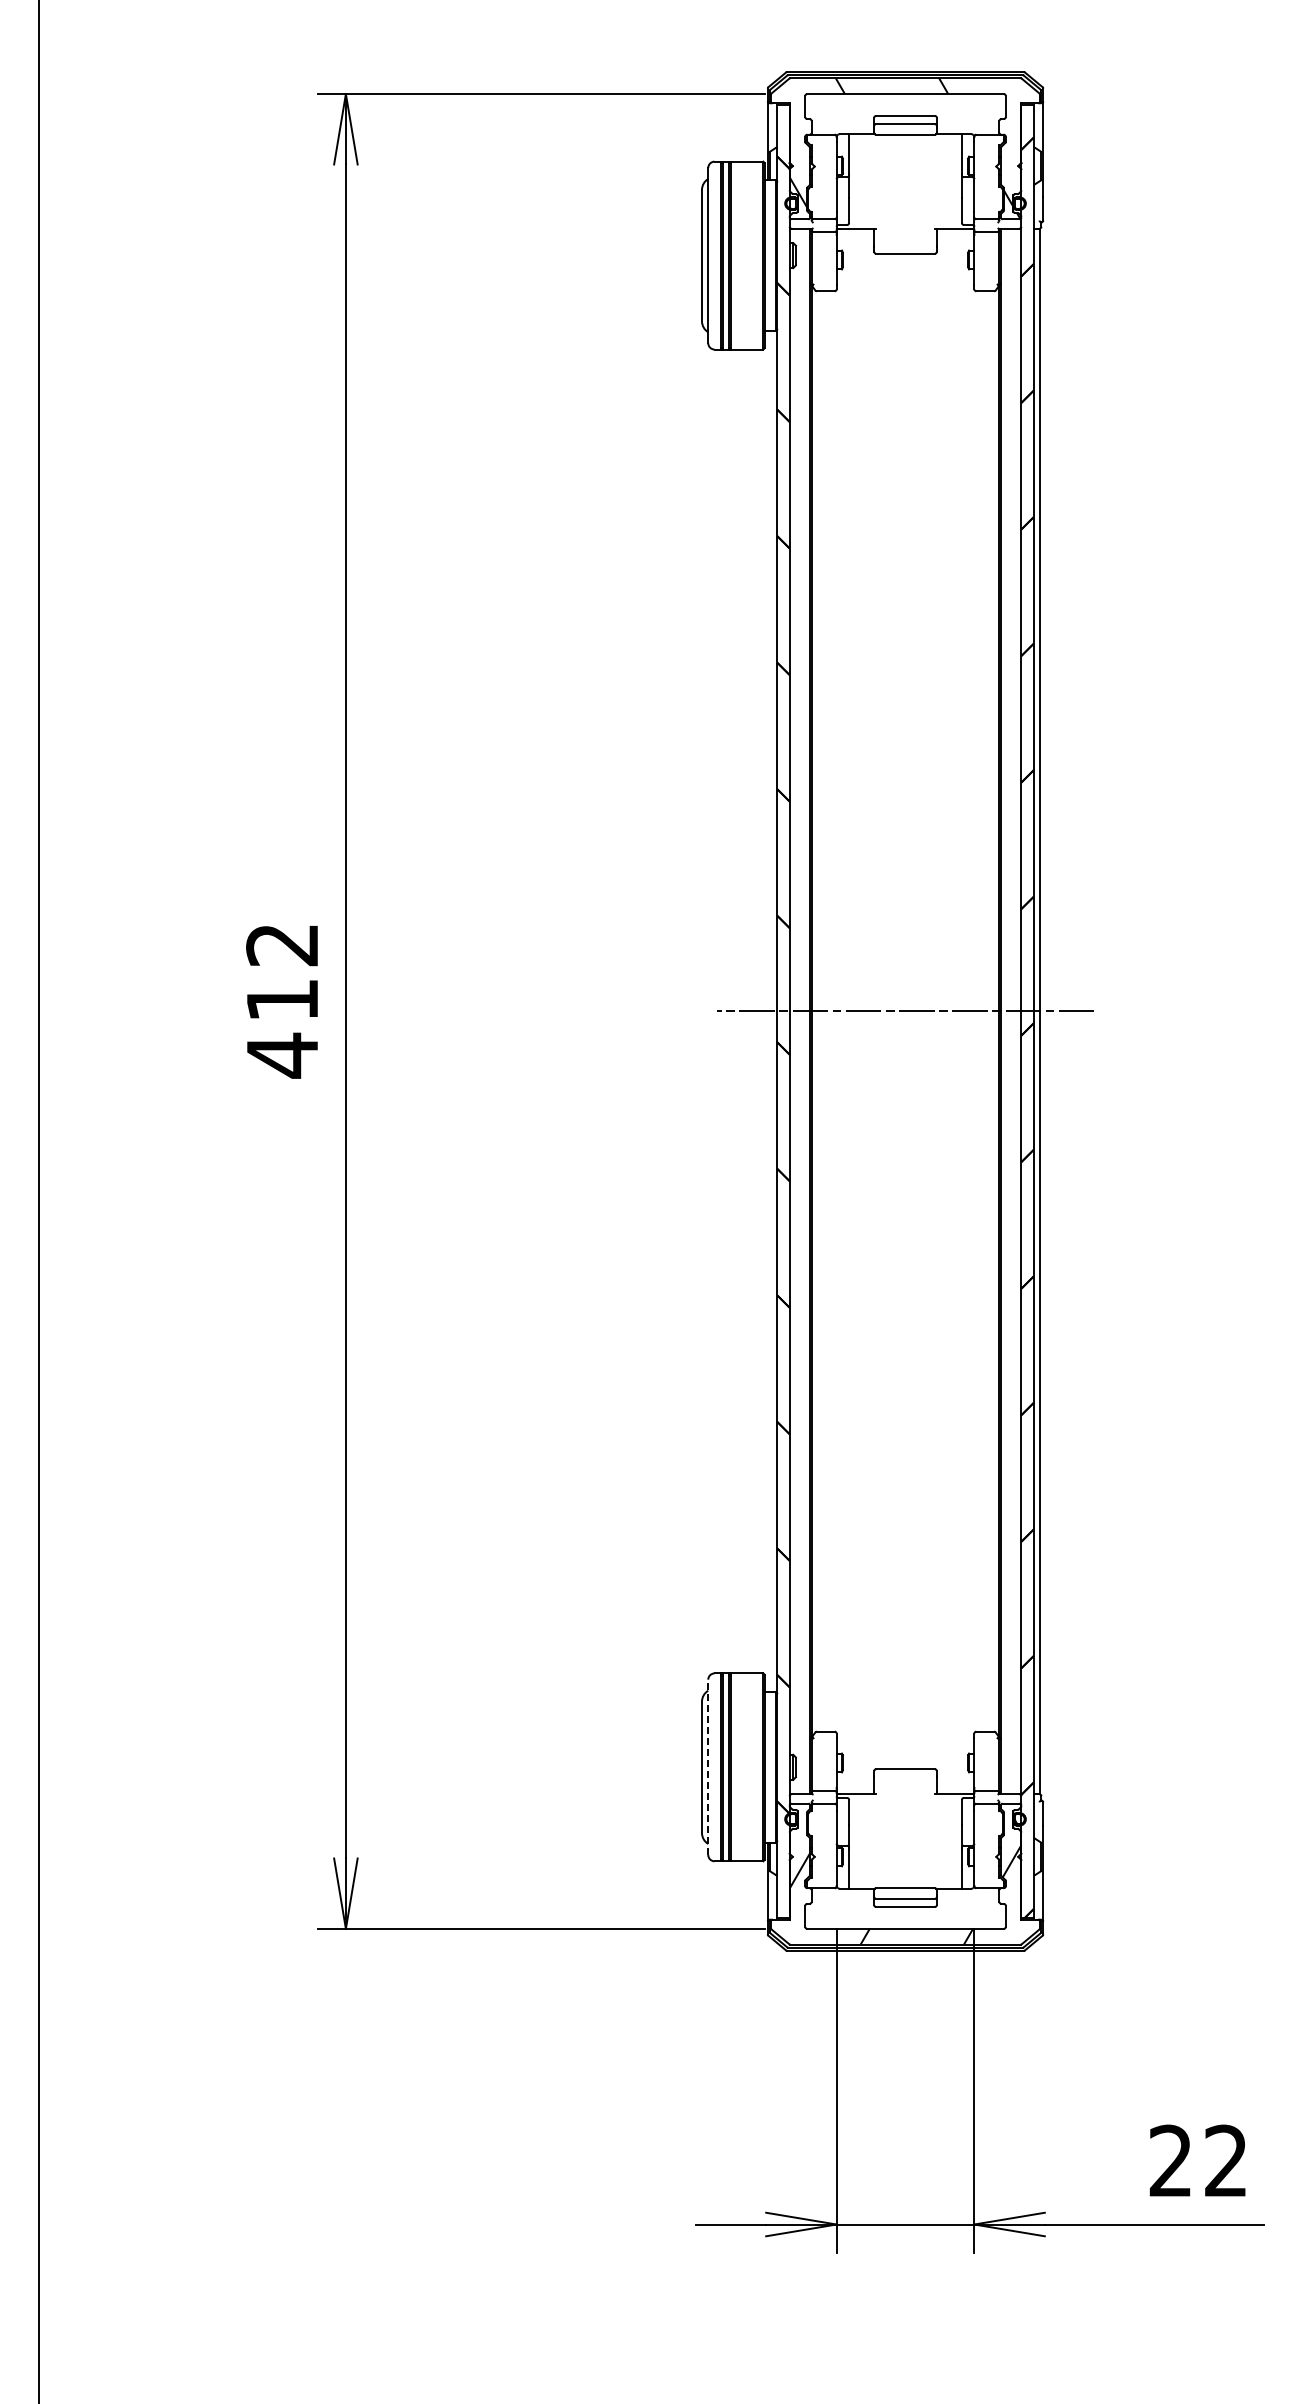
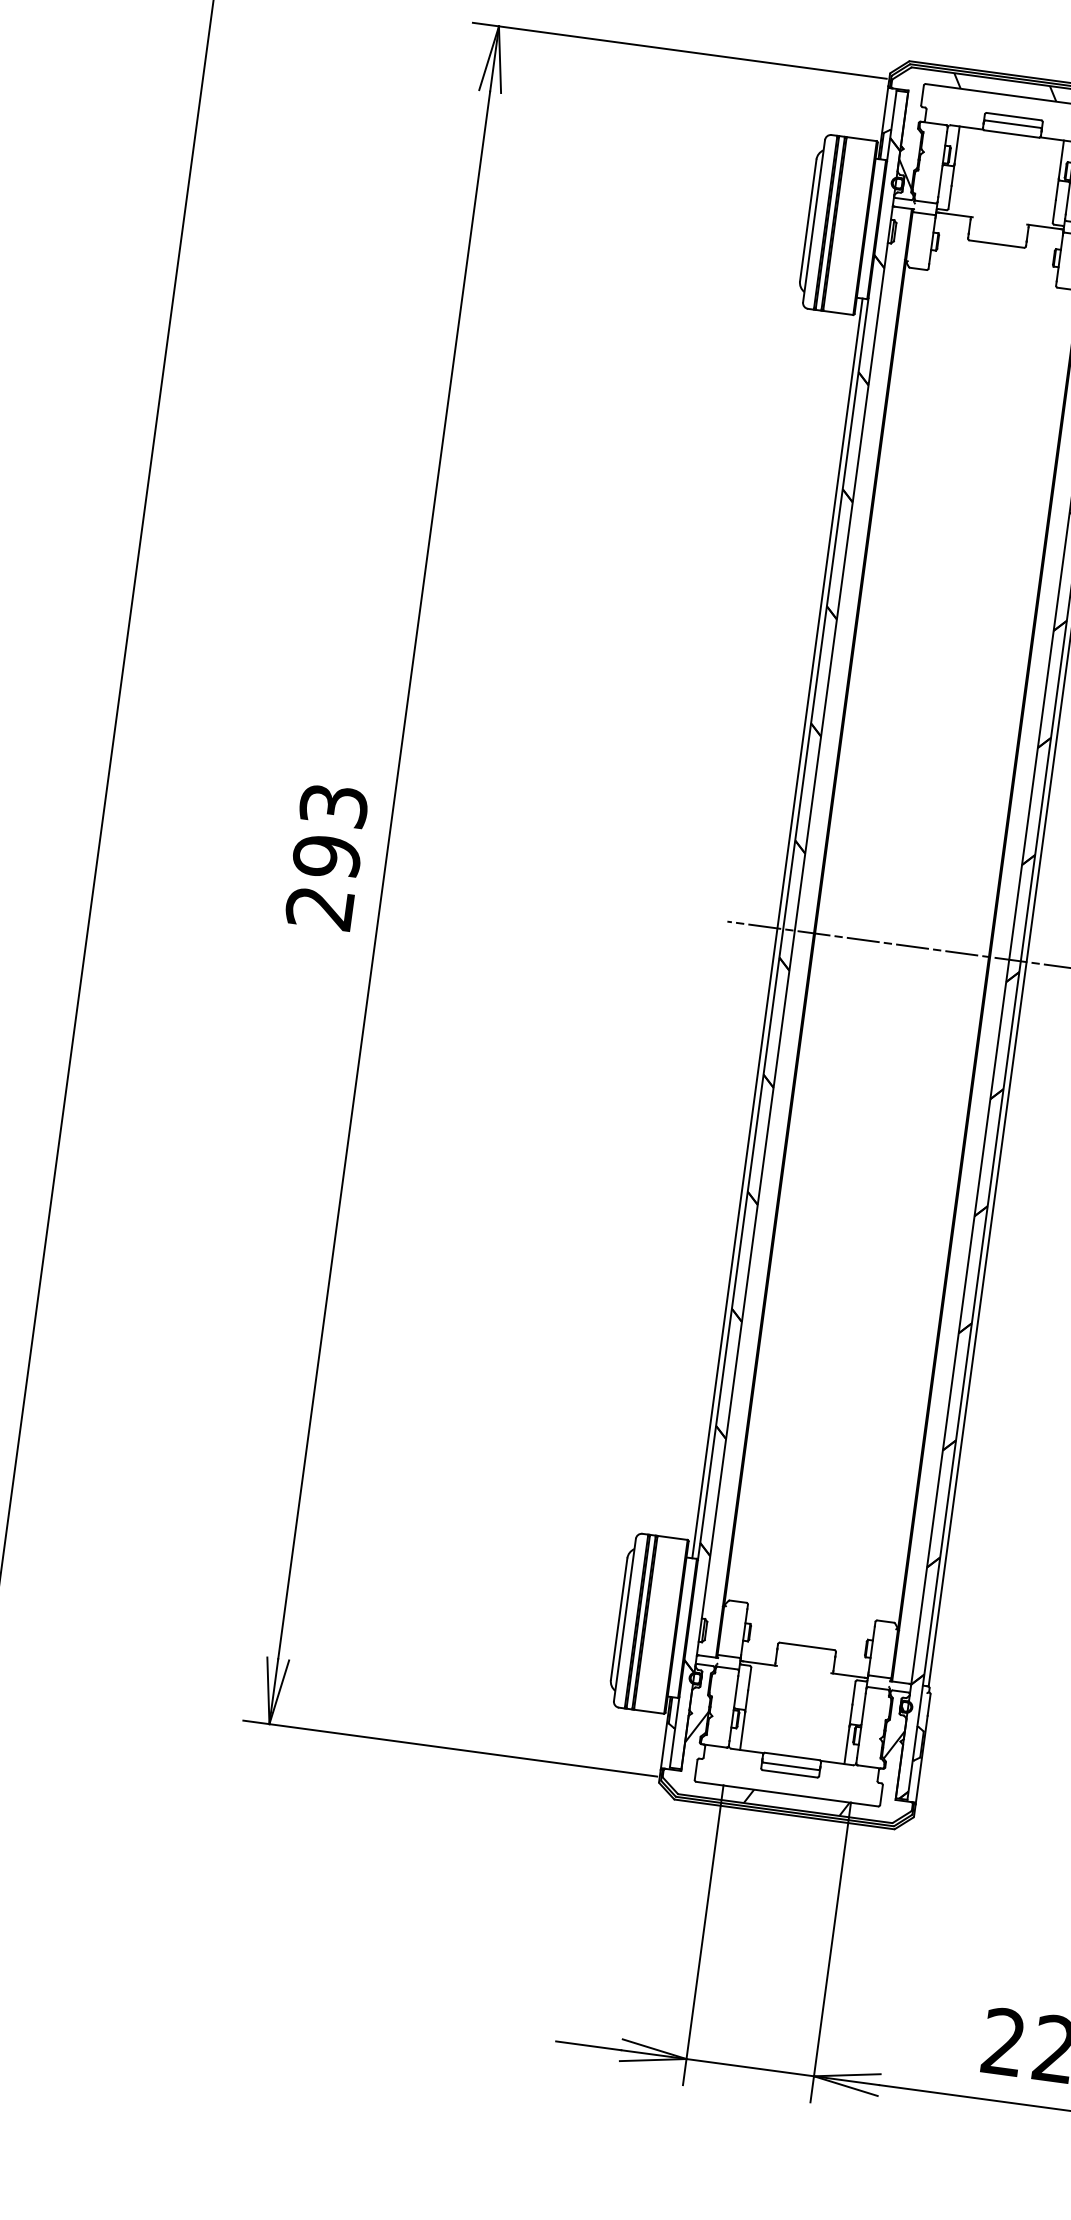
text: (282, 1001) -> (326, 858), 412 -> 293
line: (770, 1011) -> (777, 928), added
line: (708, 1767) -> (625, 1620), dashed -> solid

